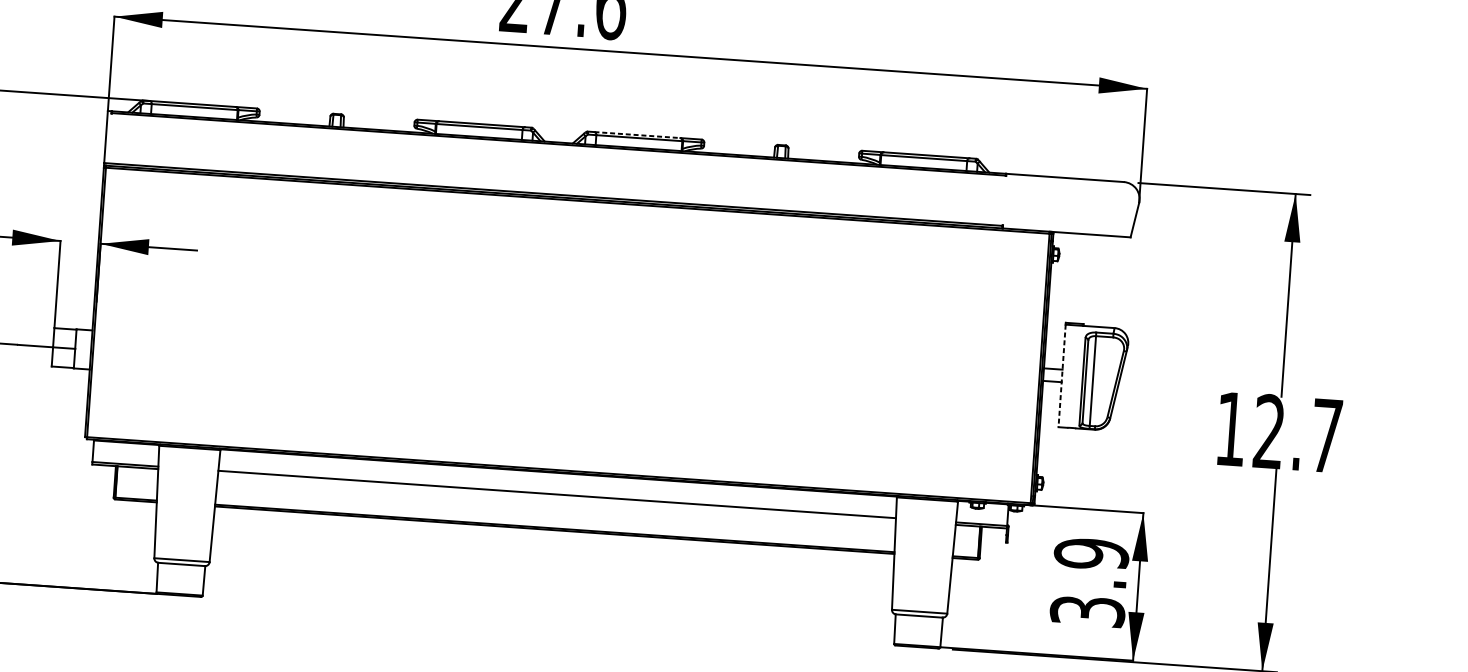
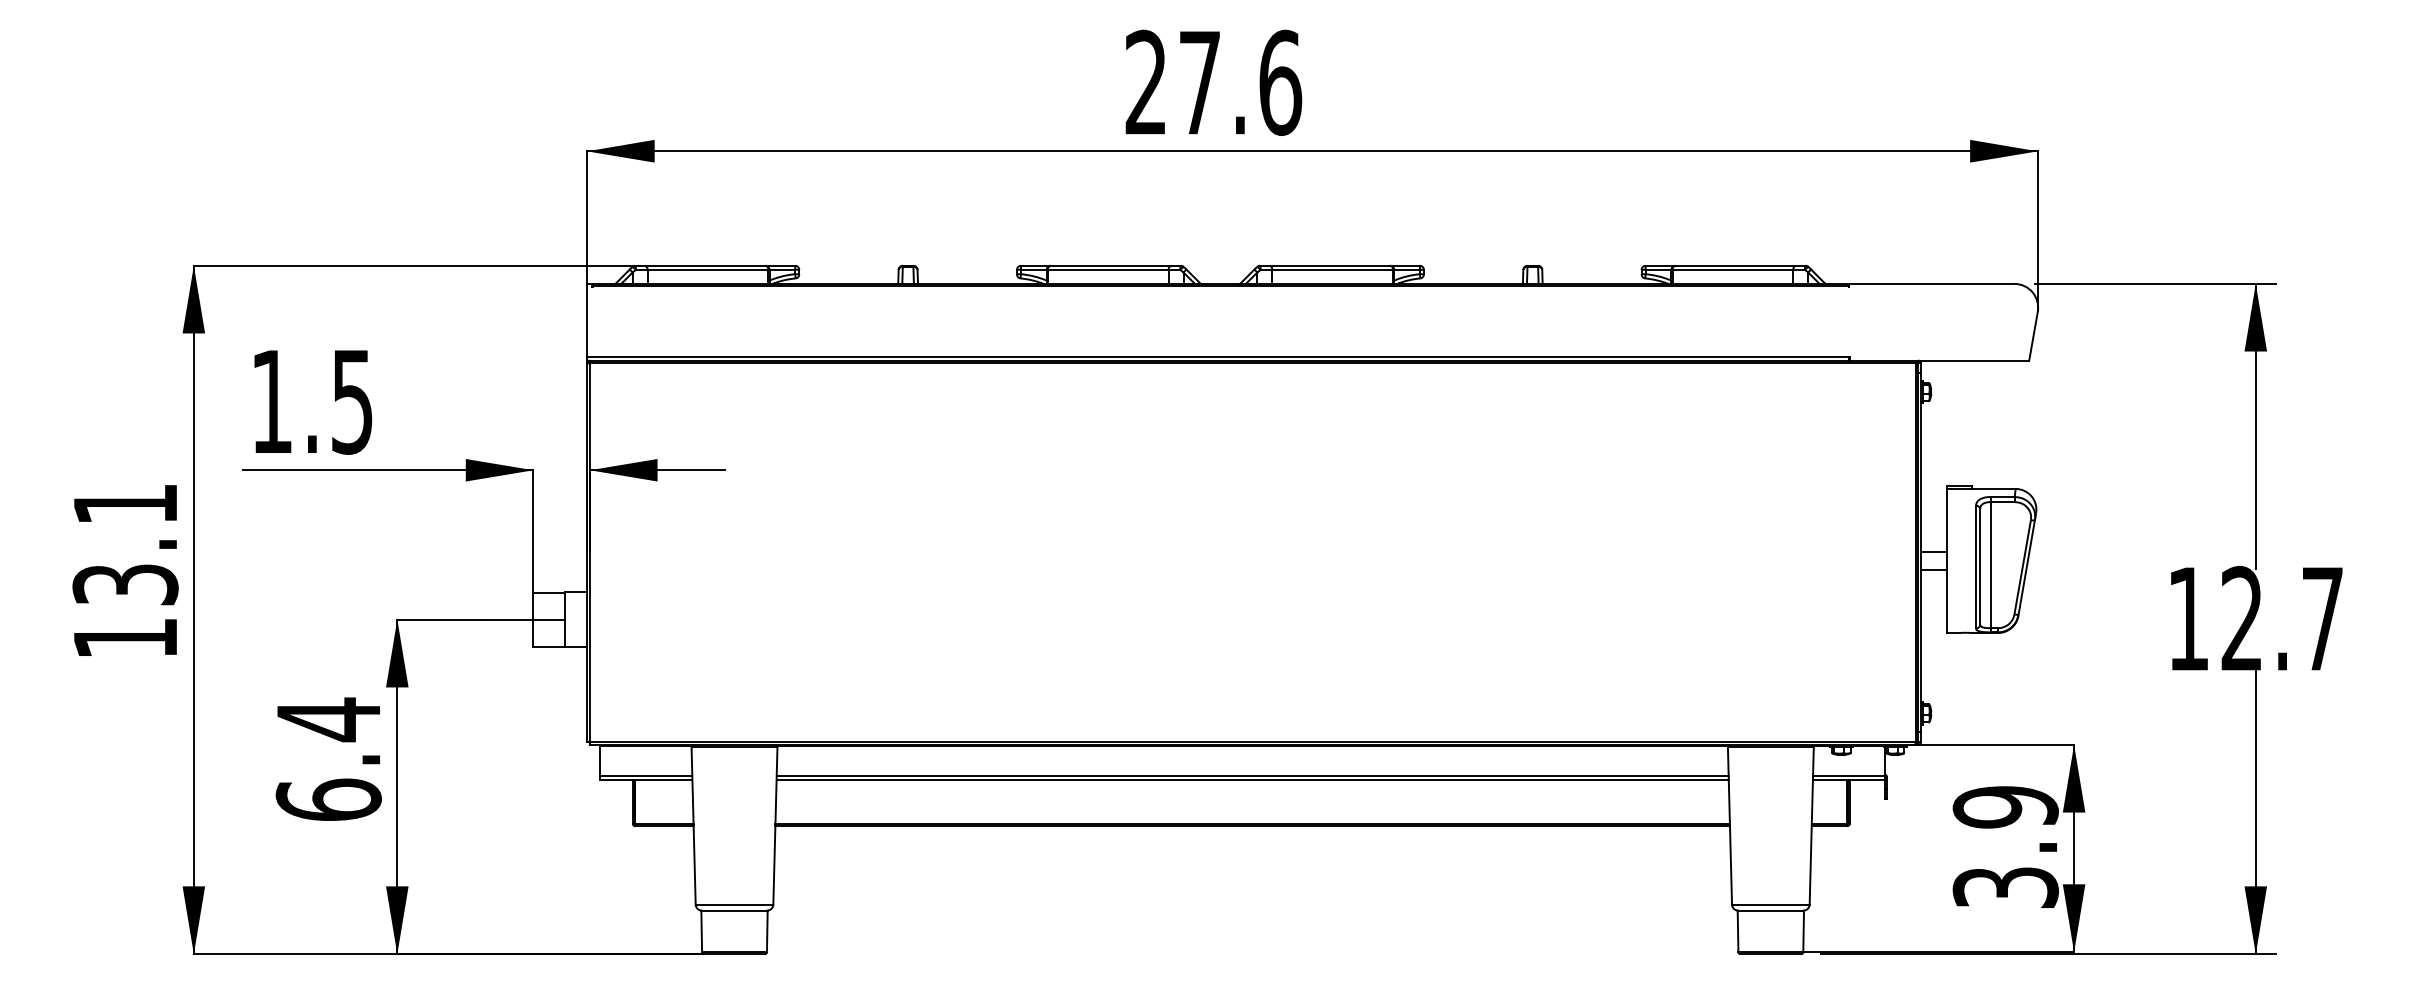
line: (638, 134) -> (1330, 265), dashed -> solid
line: (1062, 376) -> (1947, 561), dashed -> solid
line: (556, 496) -> (1252, 779), added

